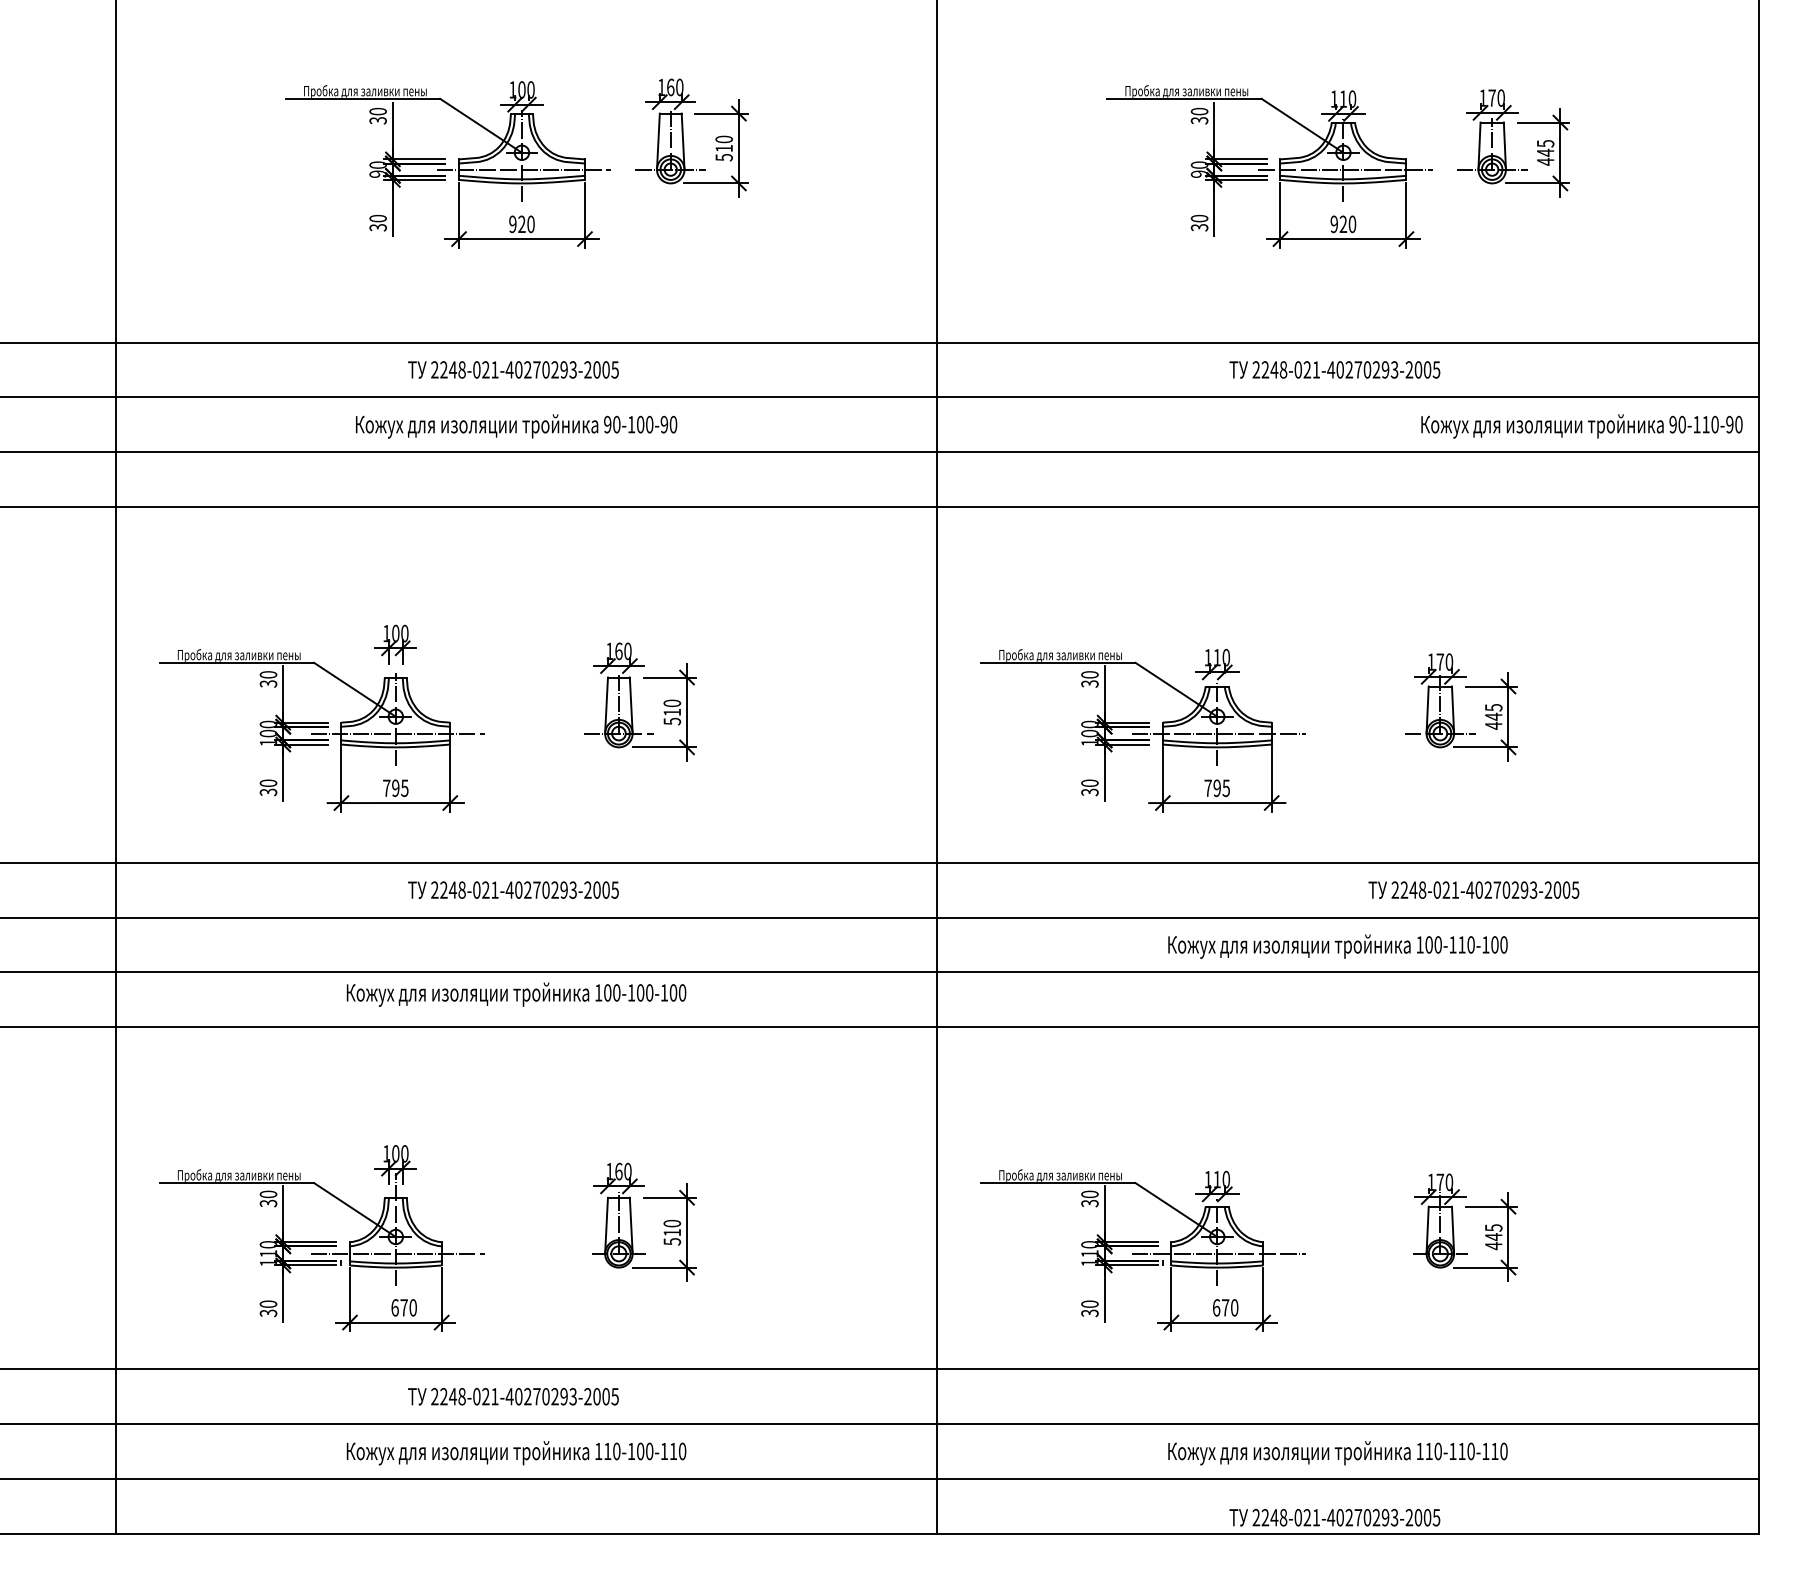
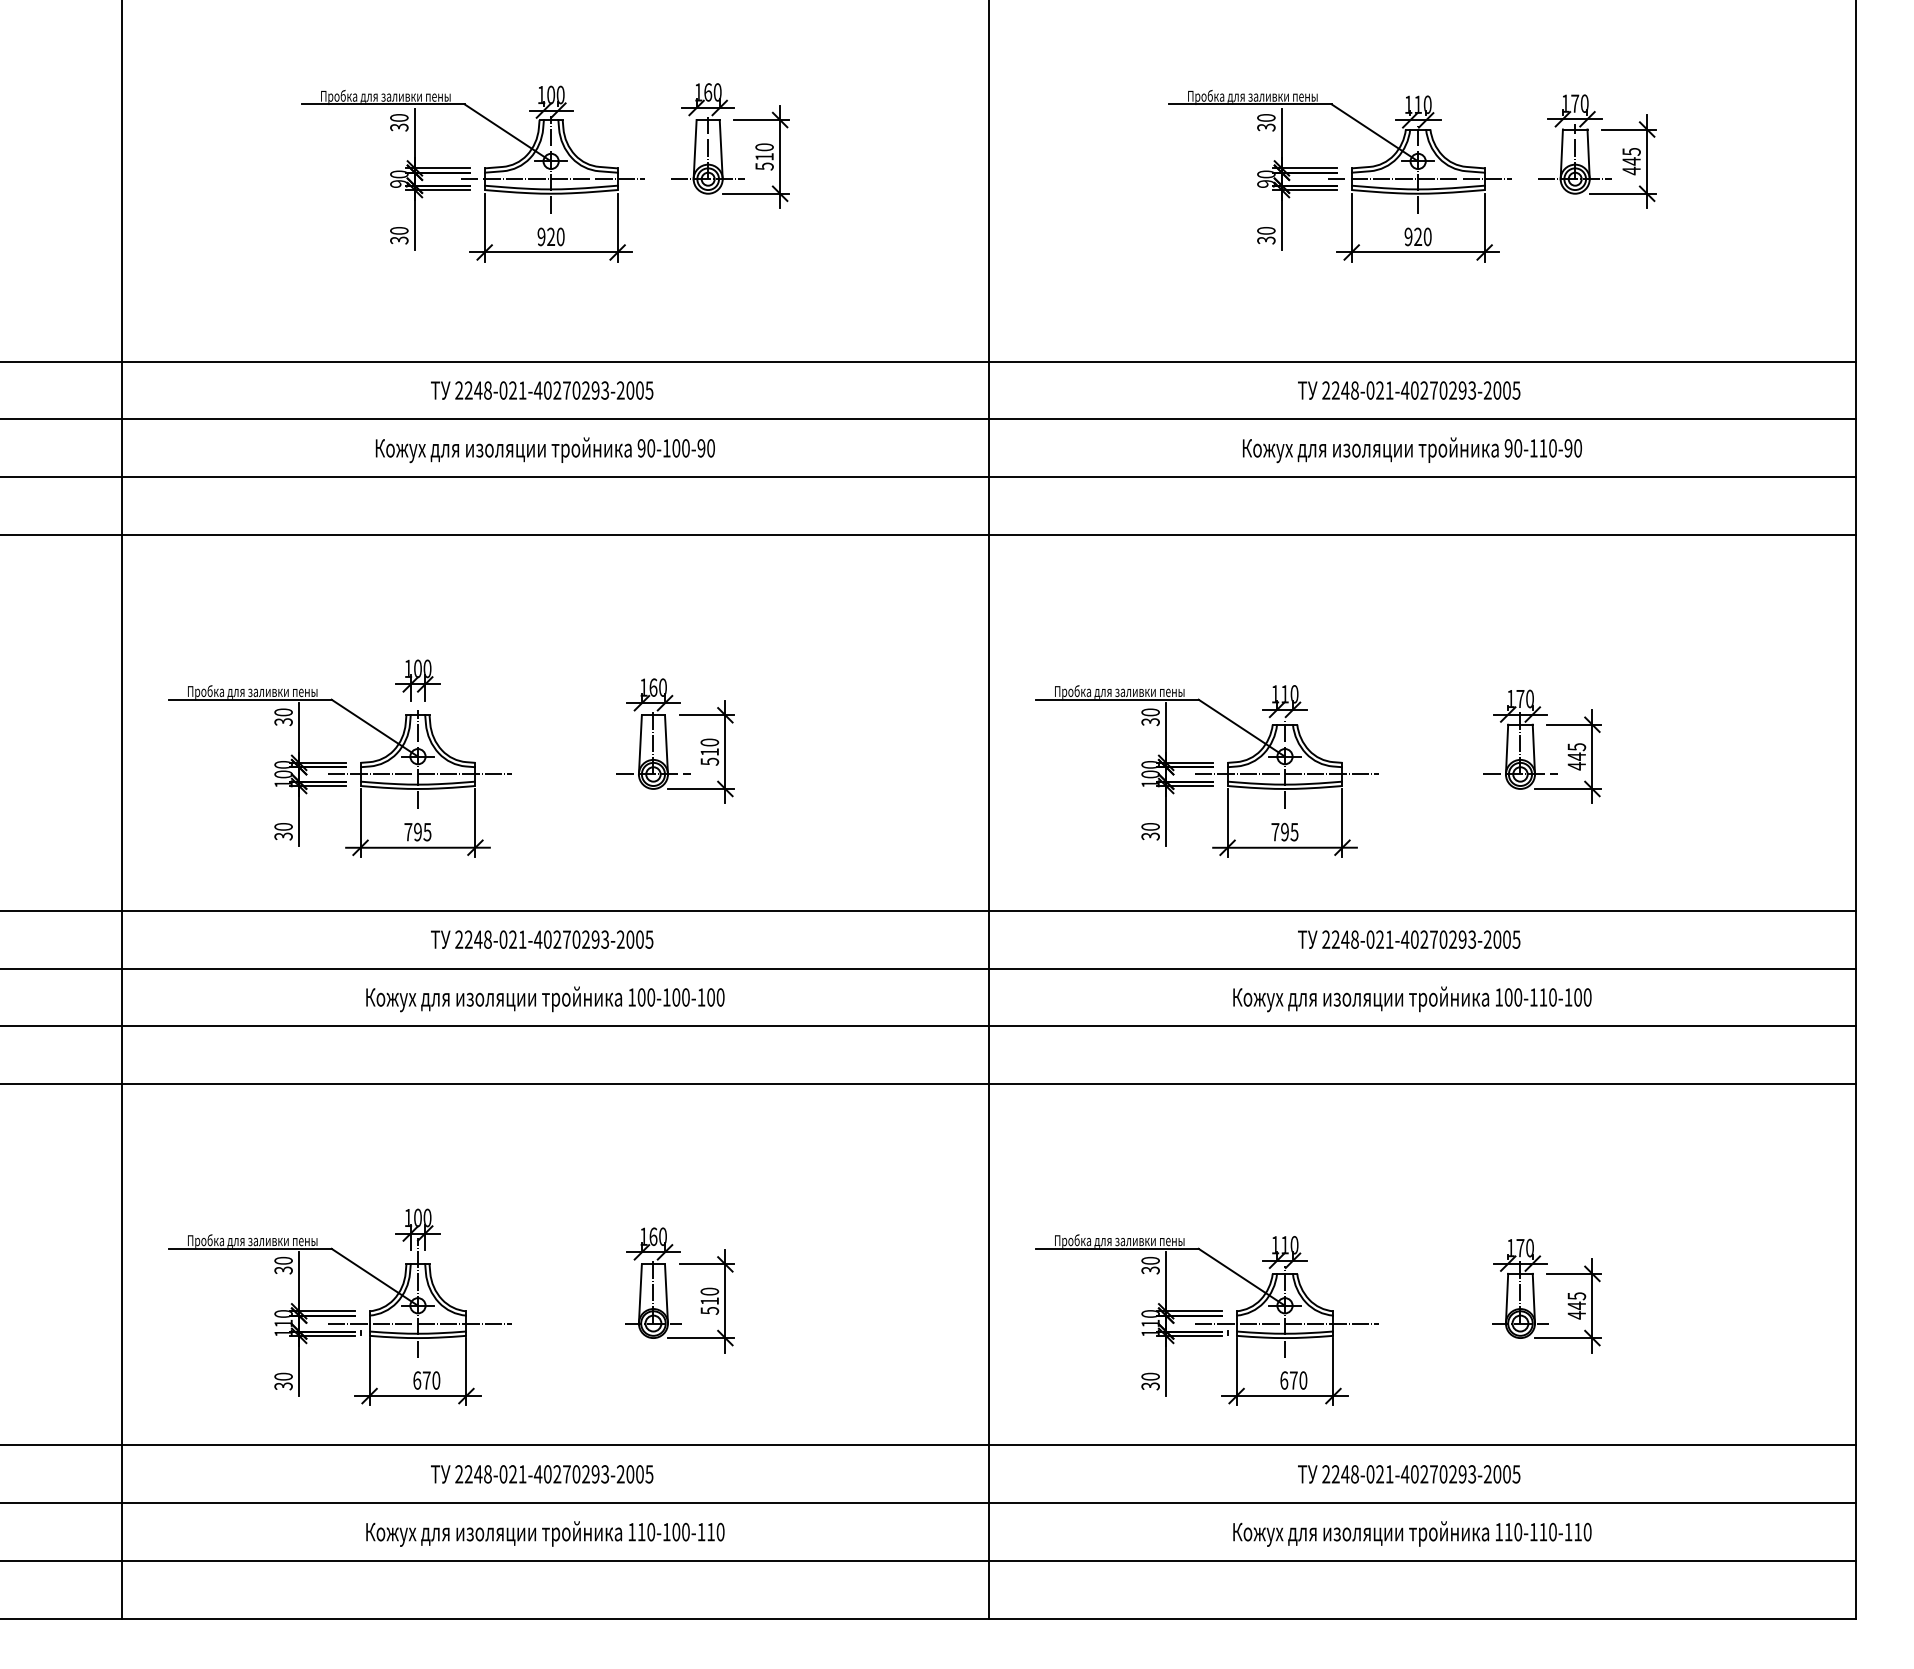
text: (1581, 426) -> (1411, 450), moved
text: (1473, 889) -> (1408, 938), moved
text: (516, 994) -> (545, 999), moved
text: (1334, 1517) -> (1408, 1474), moved

